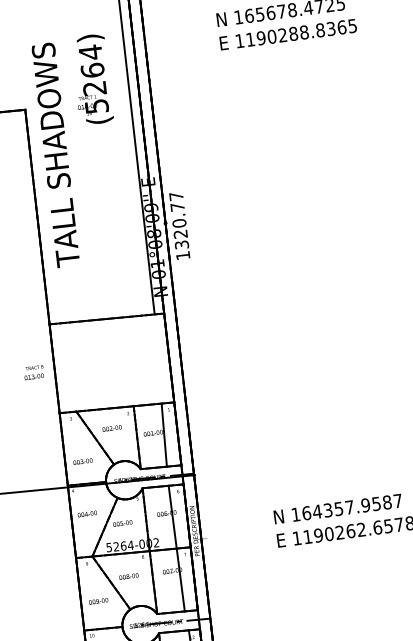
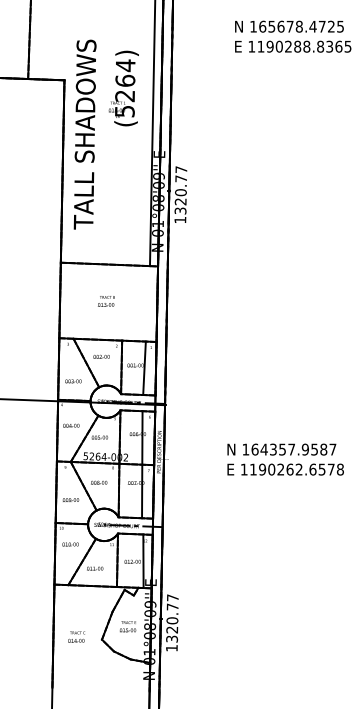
text: (91, 79) -> (123, 88), moved
text: (55, 155) -> (84, 134), moved
text: (34, 372) -> (106, 301), moved

